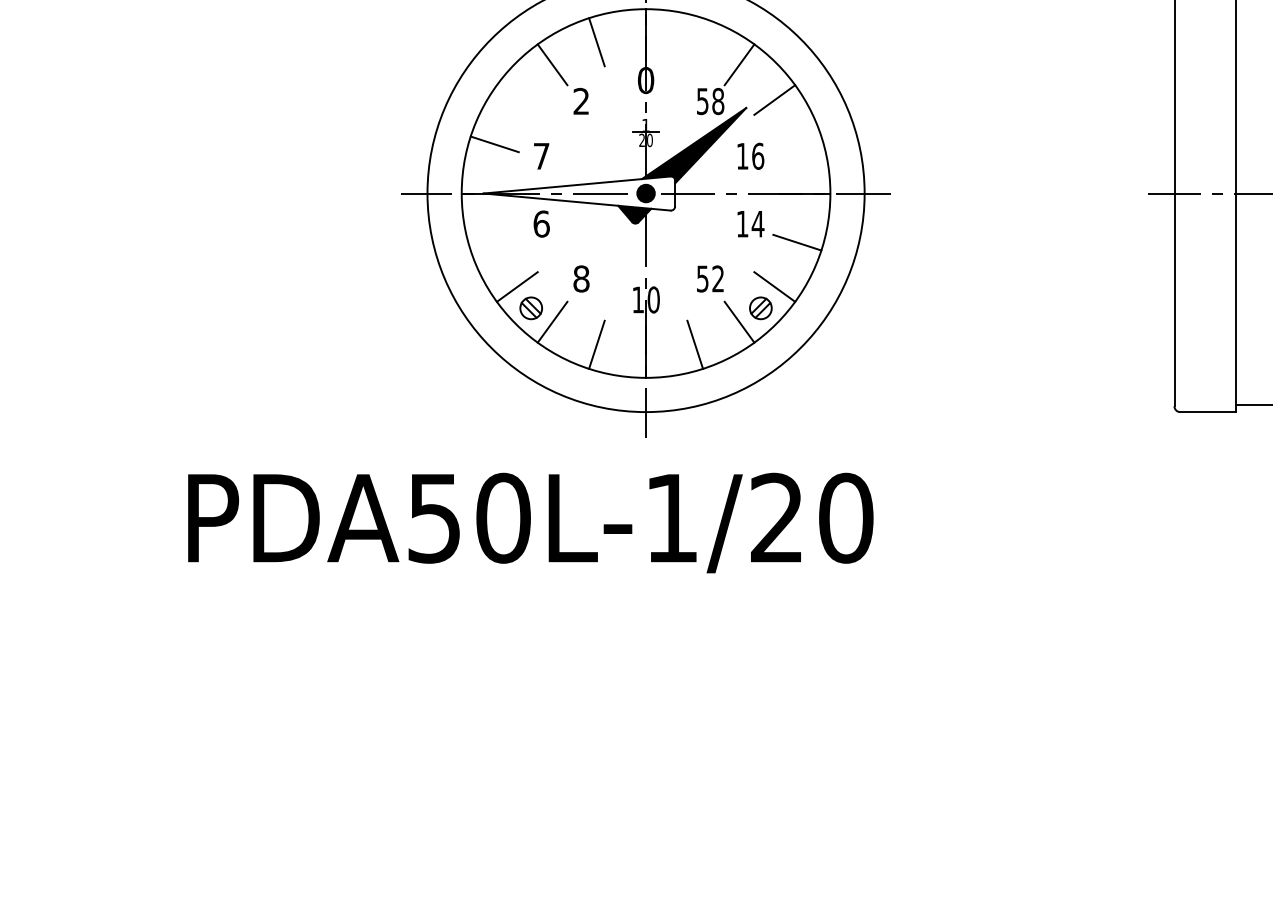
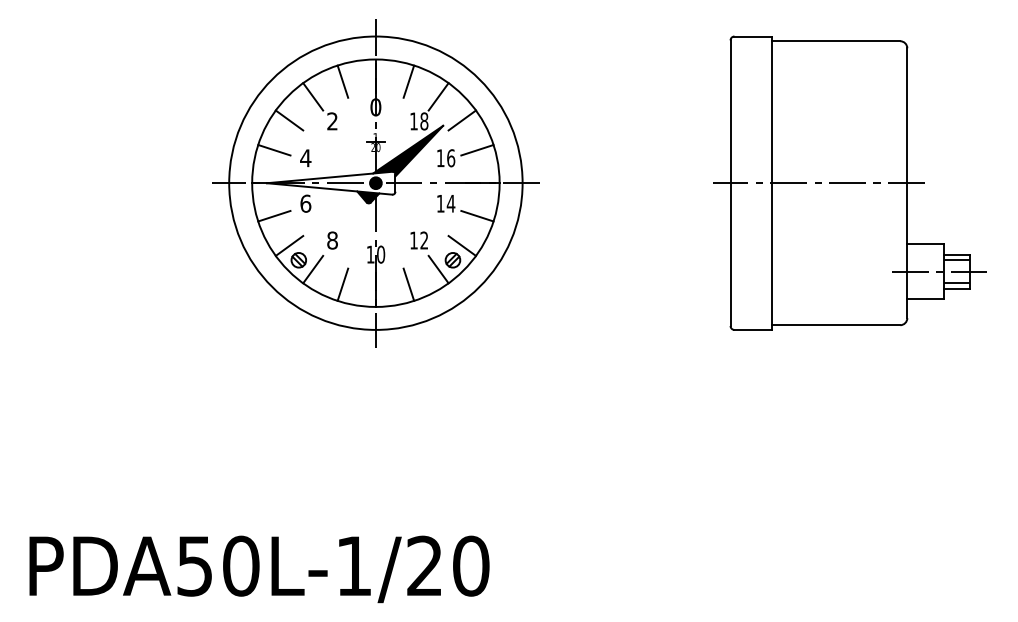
line: (694, 41) -> (408, 81), added
line: (517, 100) -> (289, 120), added
text: (702, 101) -> (413, 121), 58 -> 18
line: (797, 143) -> (477, 149), added
text: (541, 156) -> (305, 158), 7 -> 4
line: (494, 241) -> (274, 215), added
text: (702, 278) -> (413, 240), 52 -> 12
text: (530, 523) -> (259, 569), moved

